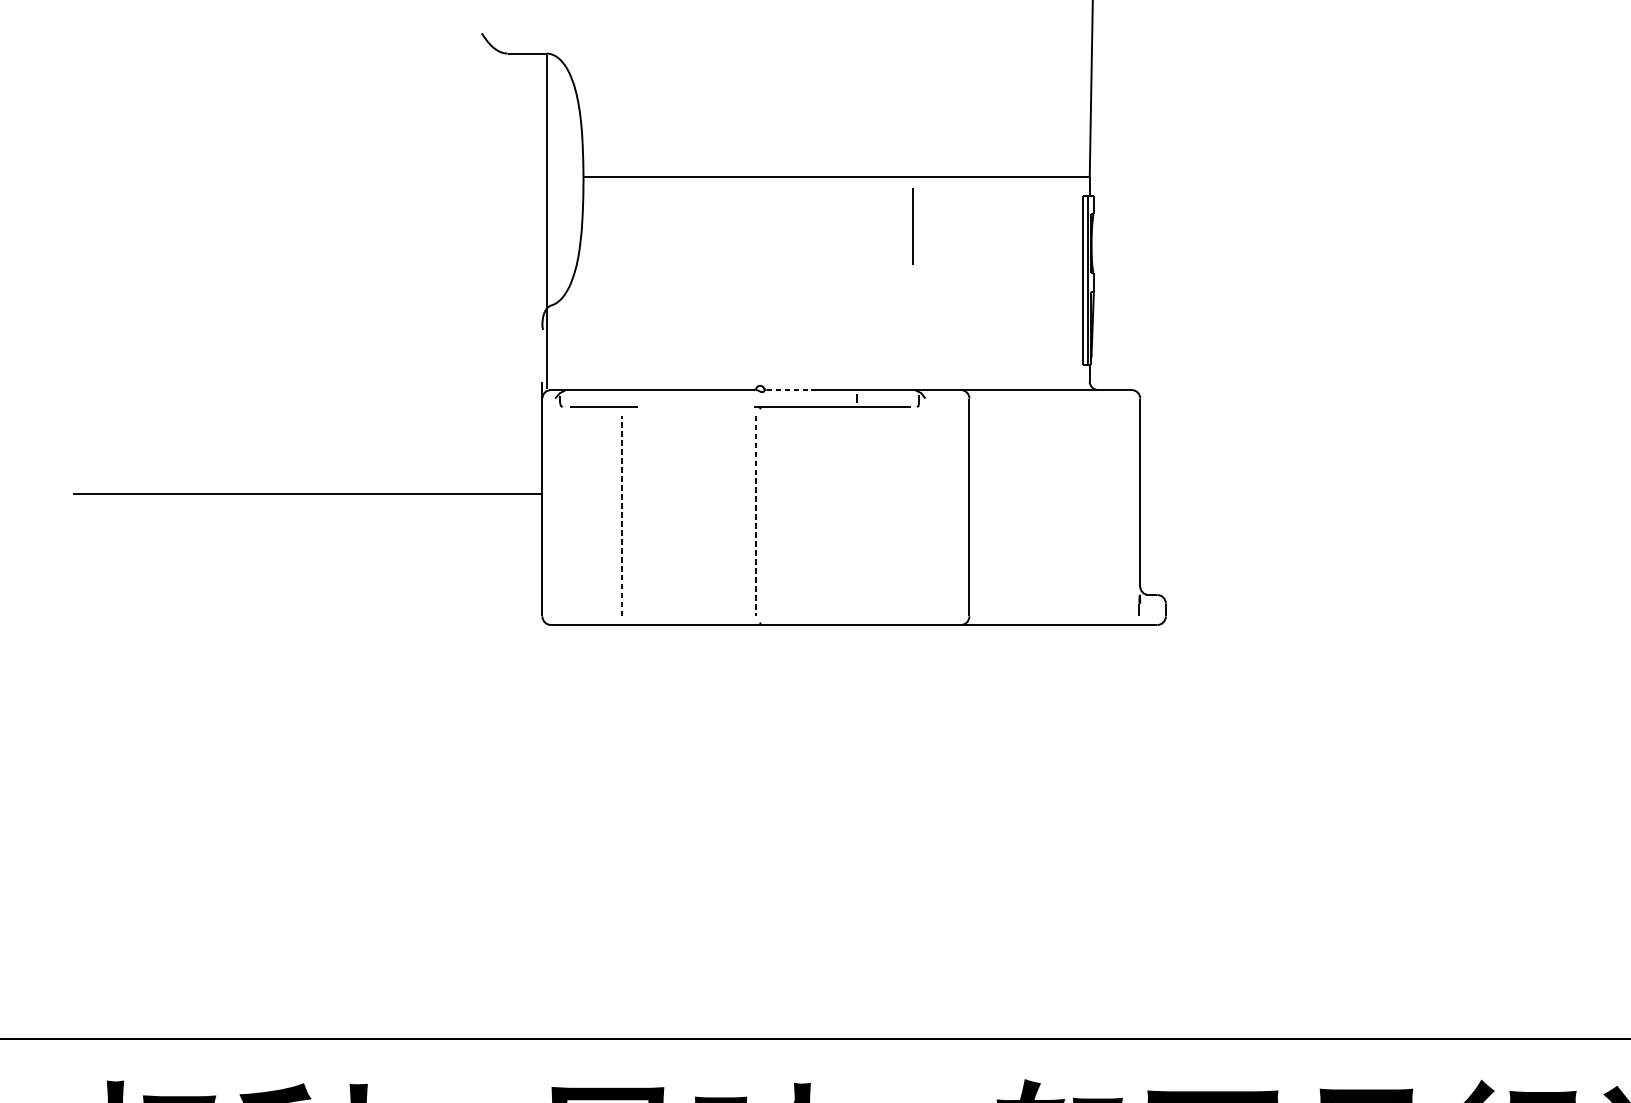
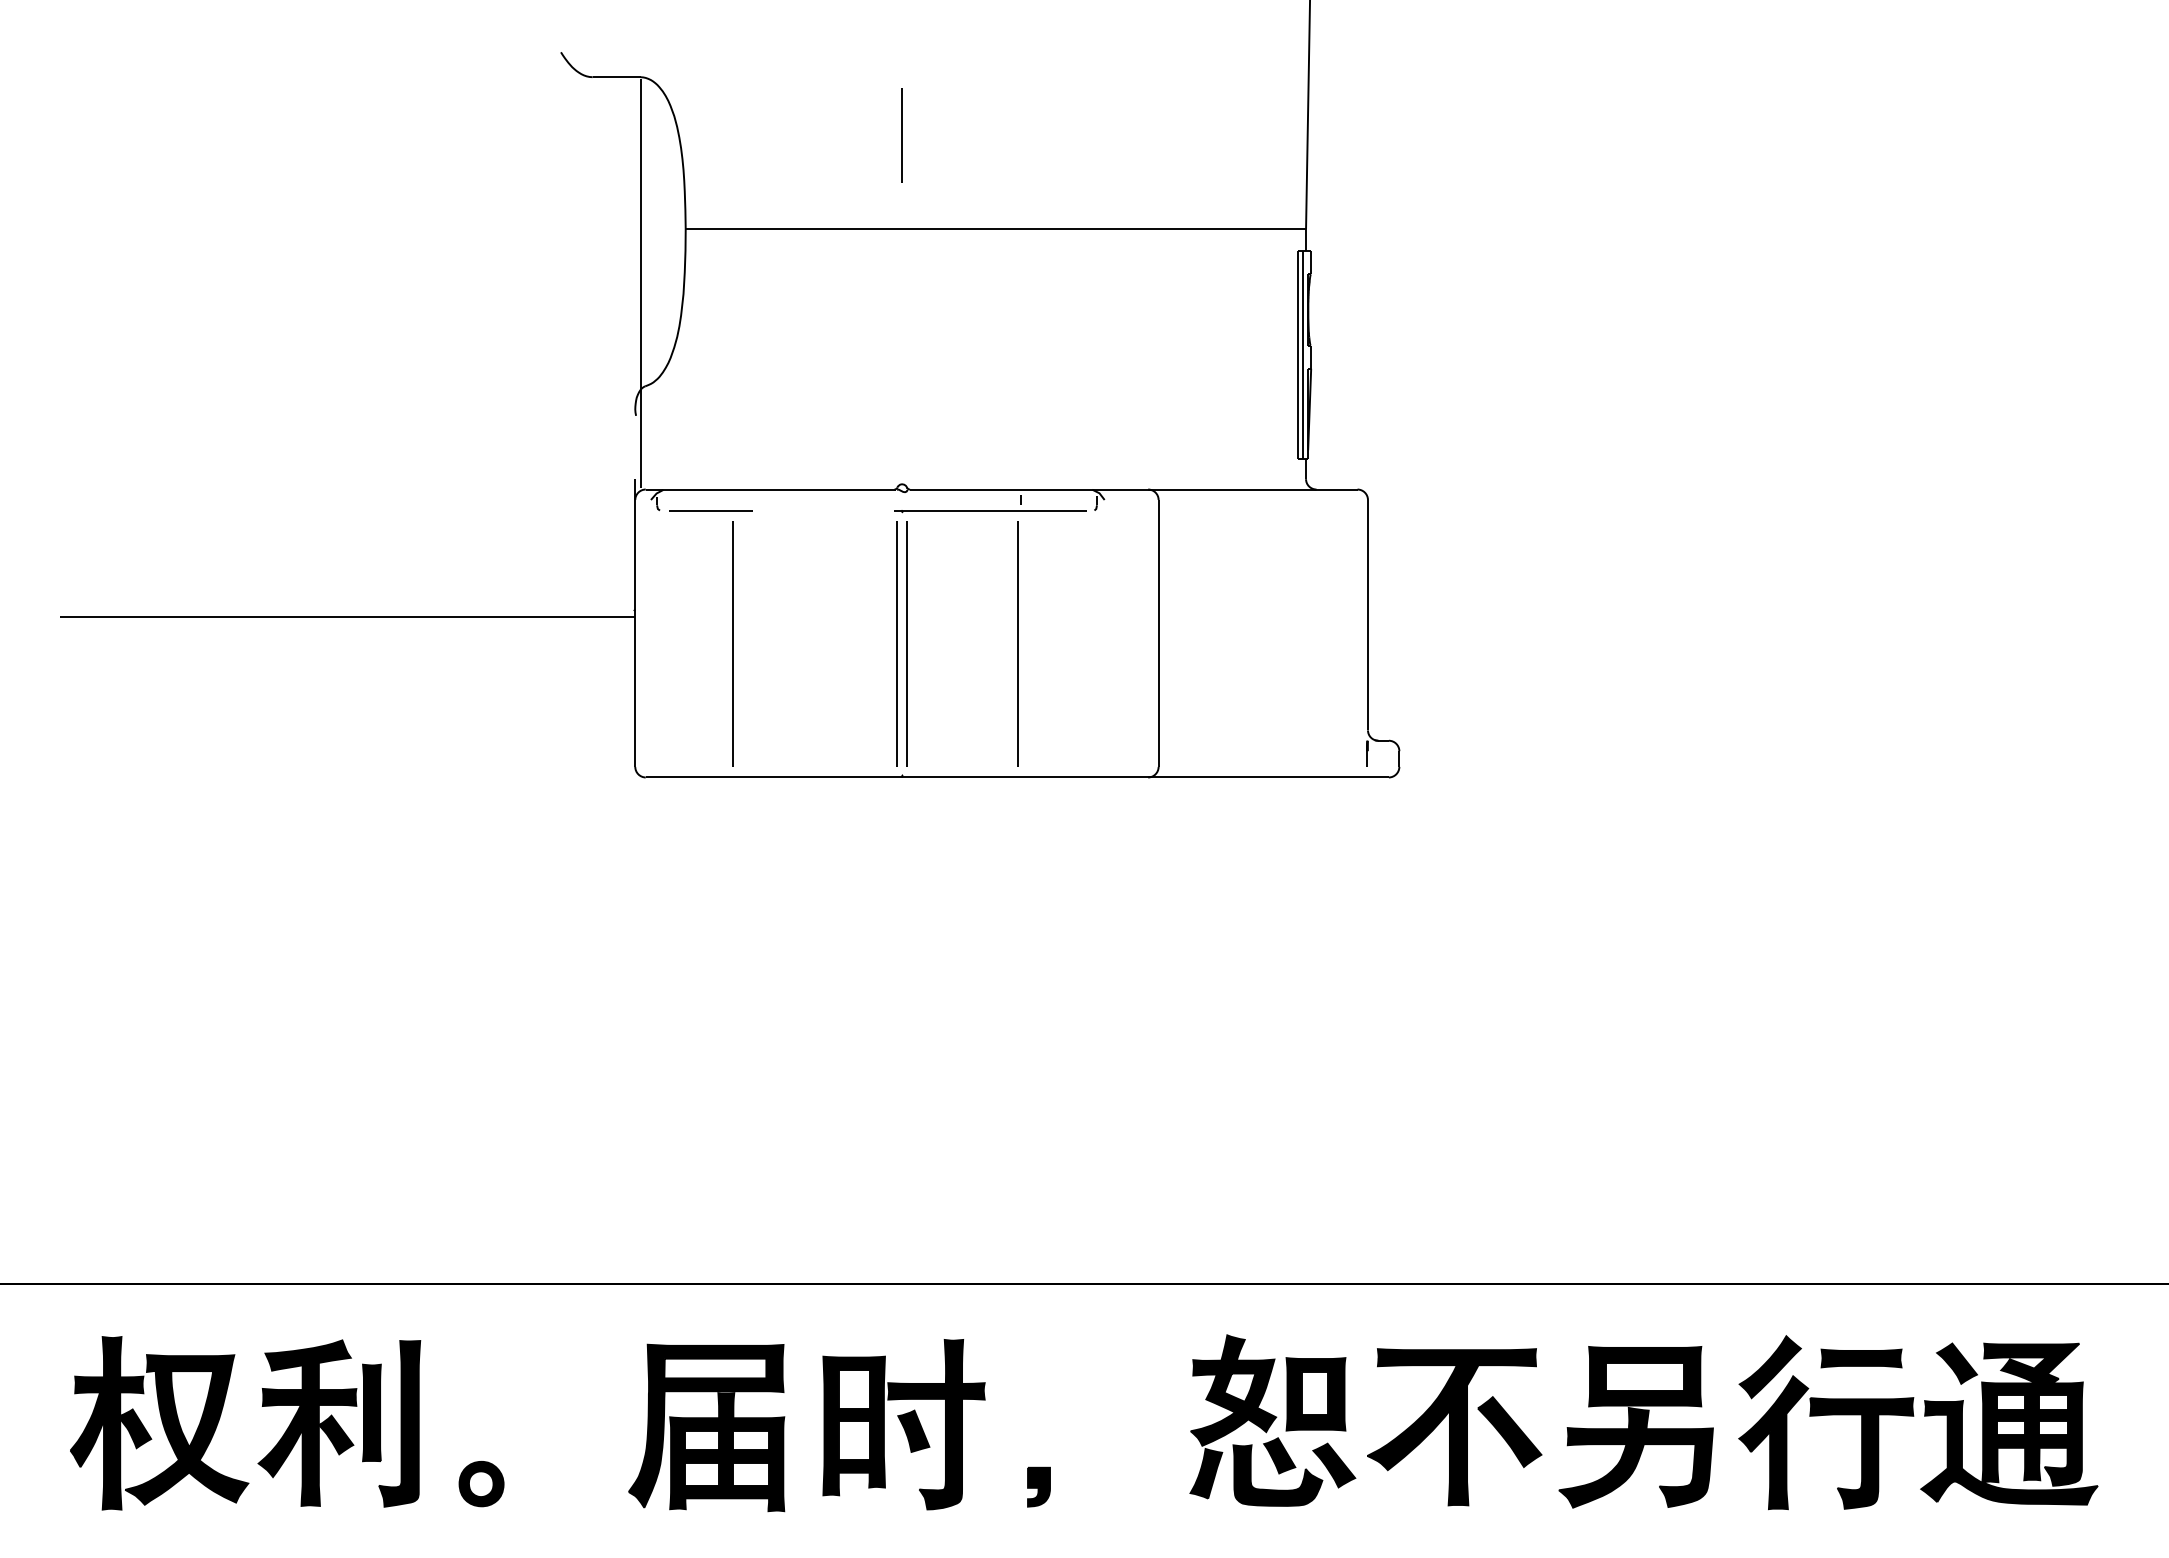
line: (912, 226) -> (901, 135), moved
line: (791, 390) -> (940, 489), dashed -> solid
line: (621, 515) -> (732, 643), dashed -> solid
line: (755, 515) -> (896, 643), dashed -> solid
line: (763, 515) -> (906, 643), added
line: (854, 515) -> (1017, 643), added

